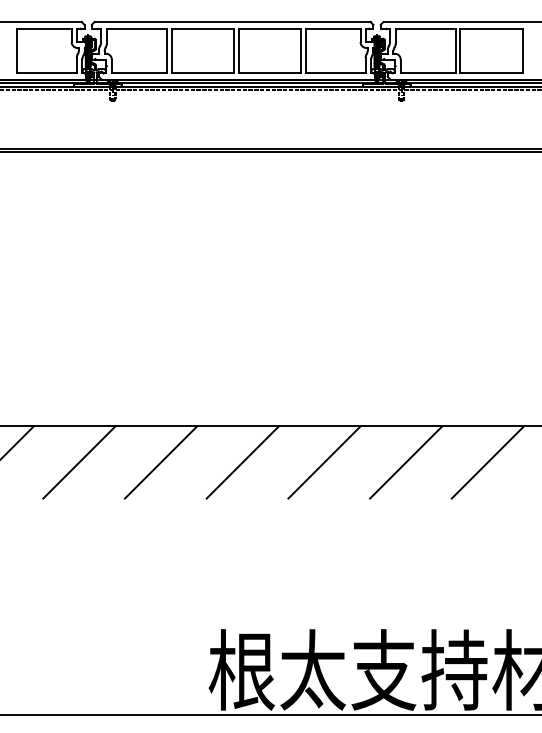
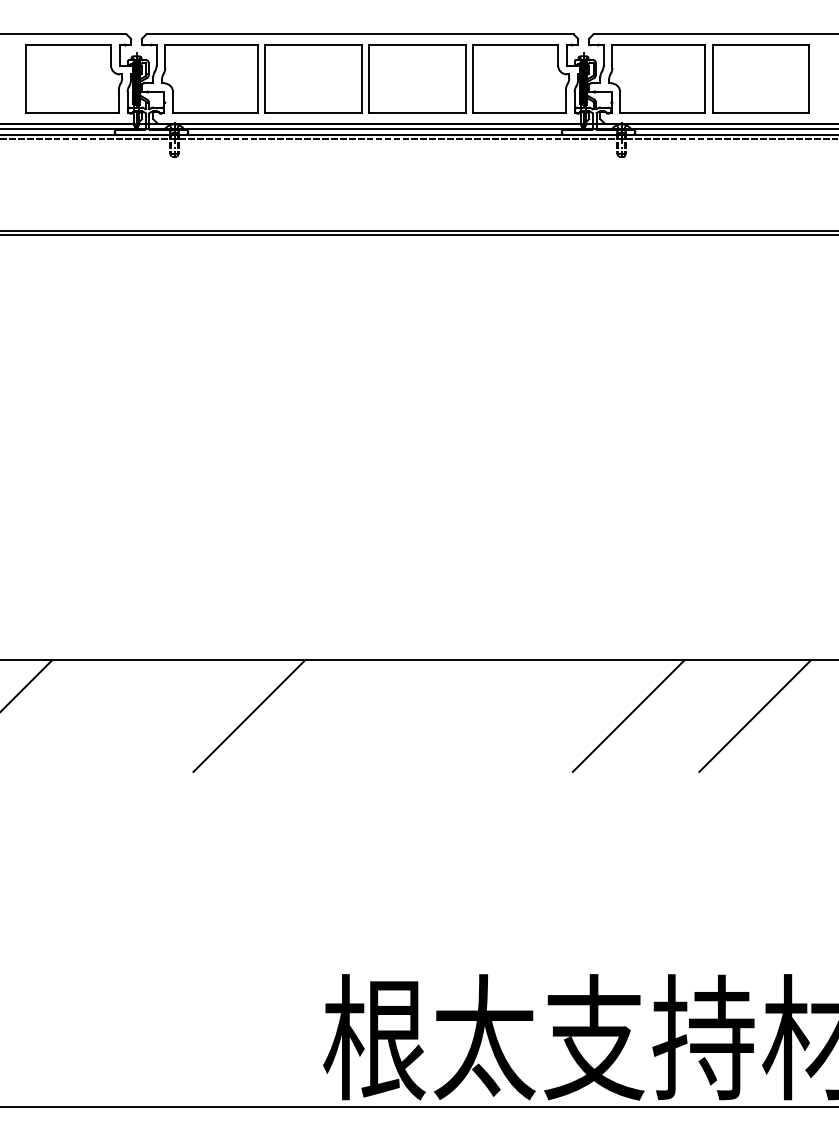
line: (79, 462) -> (123, 716), removed
line: (242, 462) -> (375, 716), removed
line: (324, 462) -> (502, 716), removed

